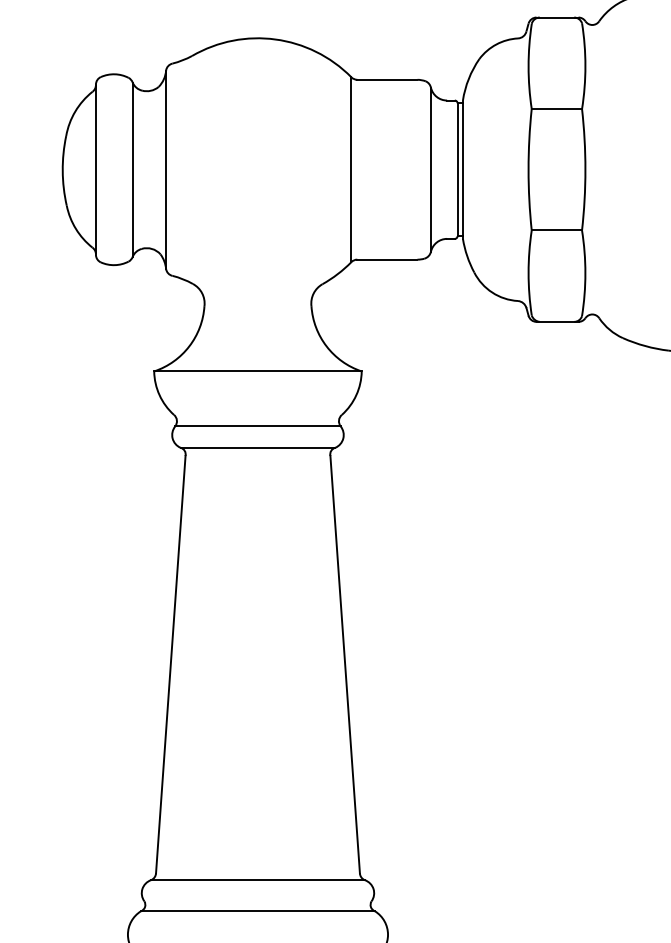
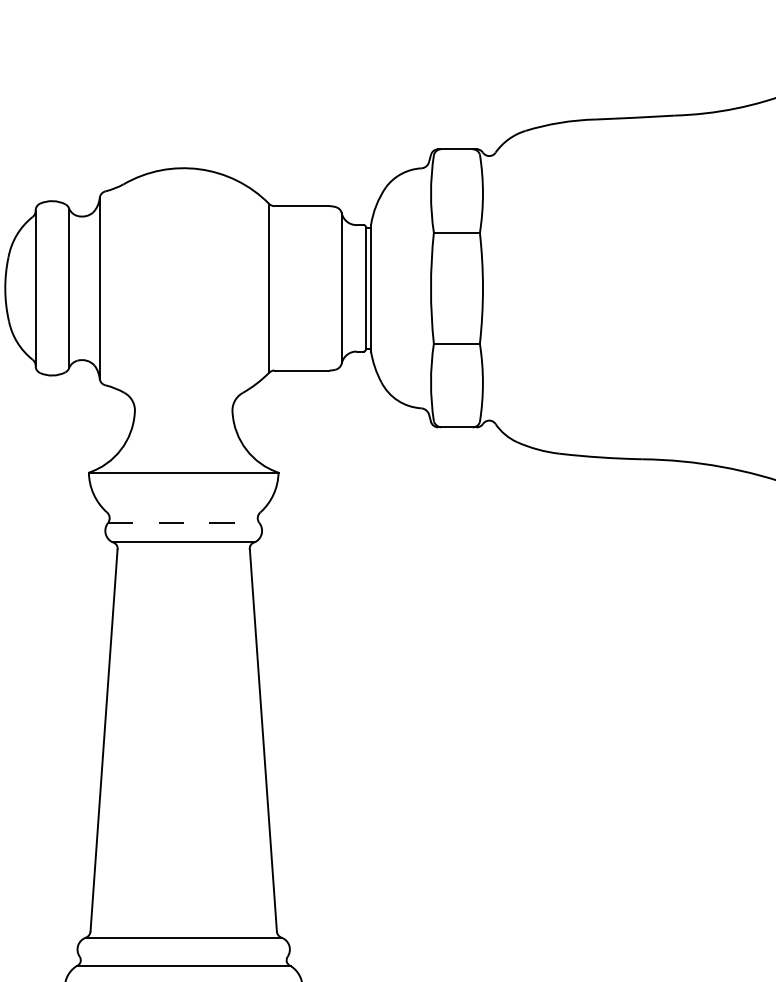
line: (257, 425) -> (183, 522), solid -> dashed

